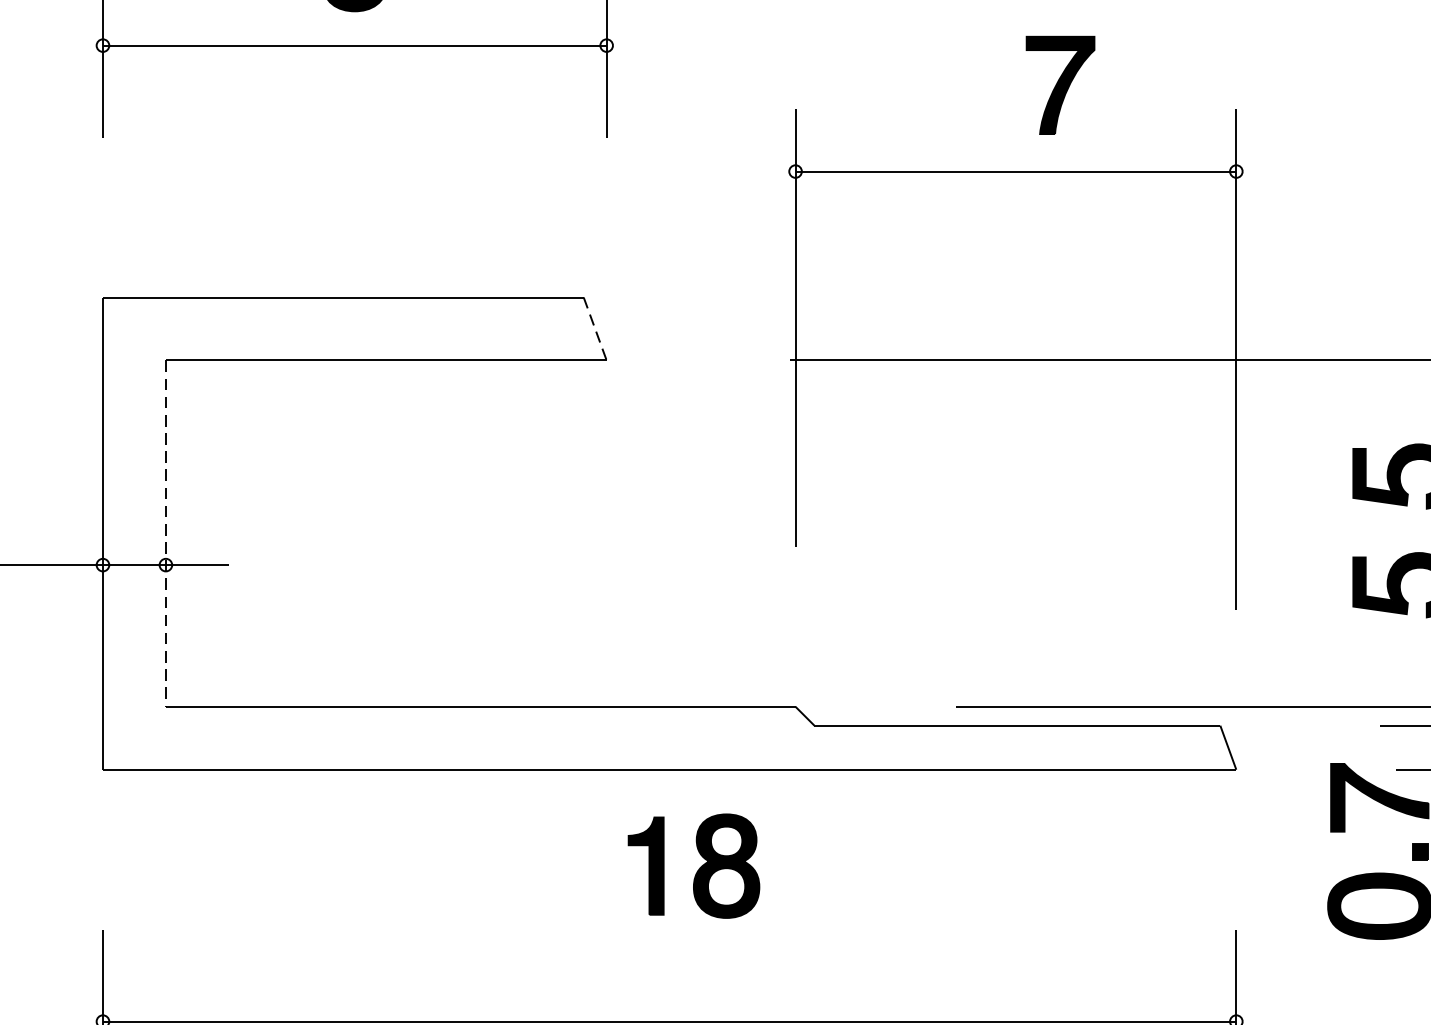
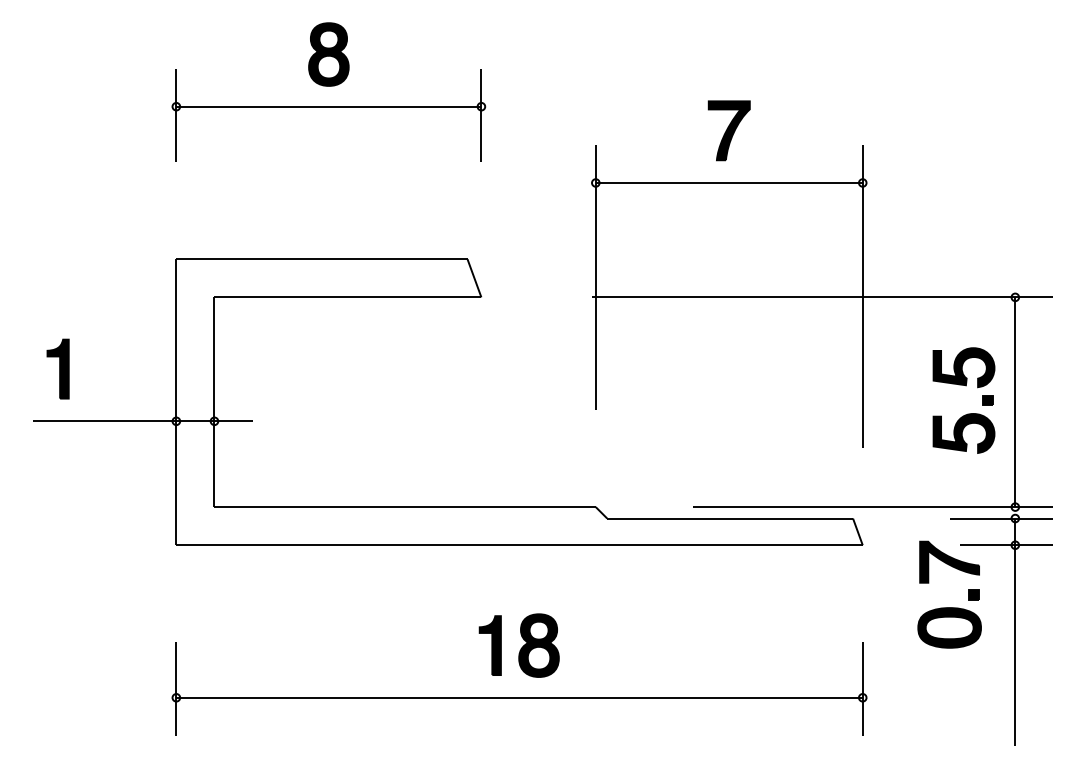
part: (1059, 84) -> (728, 130), moved
line: (595, 329) -> (474, 278), dashed -> solid
line: (165, 534) -> (214, 402), dashed -> solid
part: (692, 865) -> (518, 645), moved

